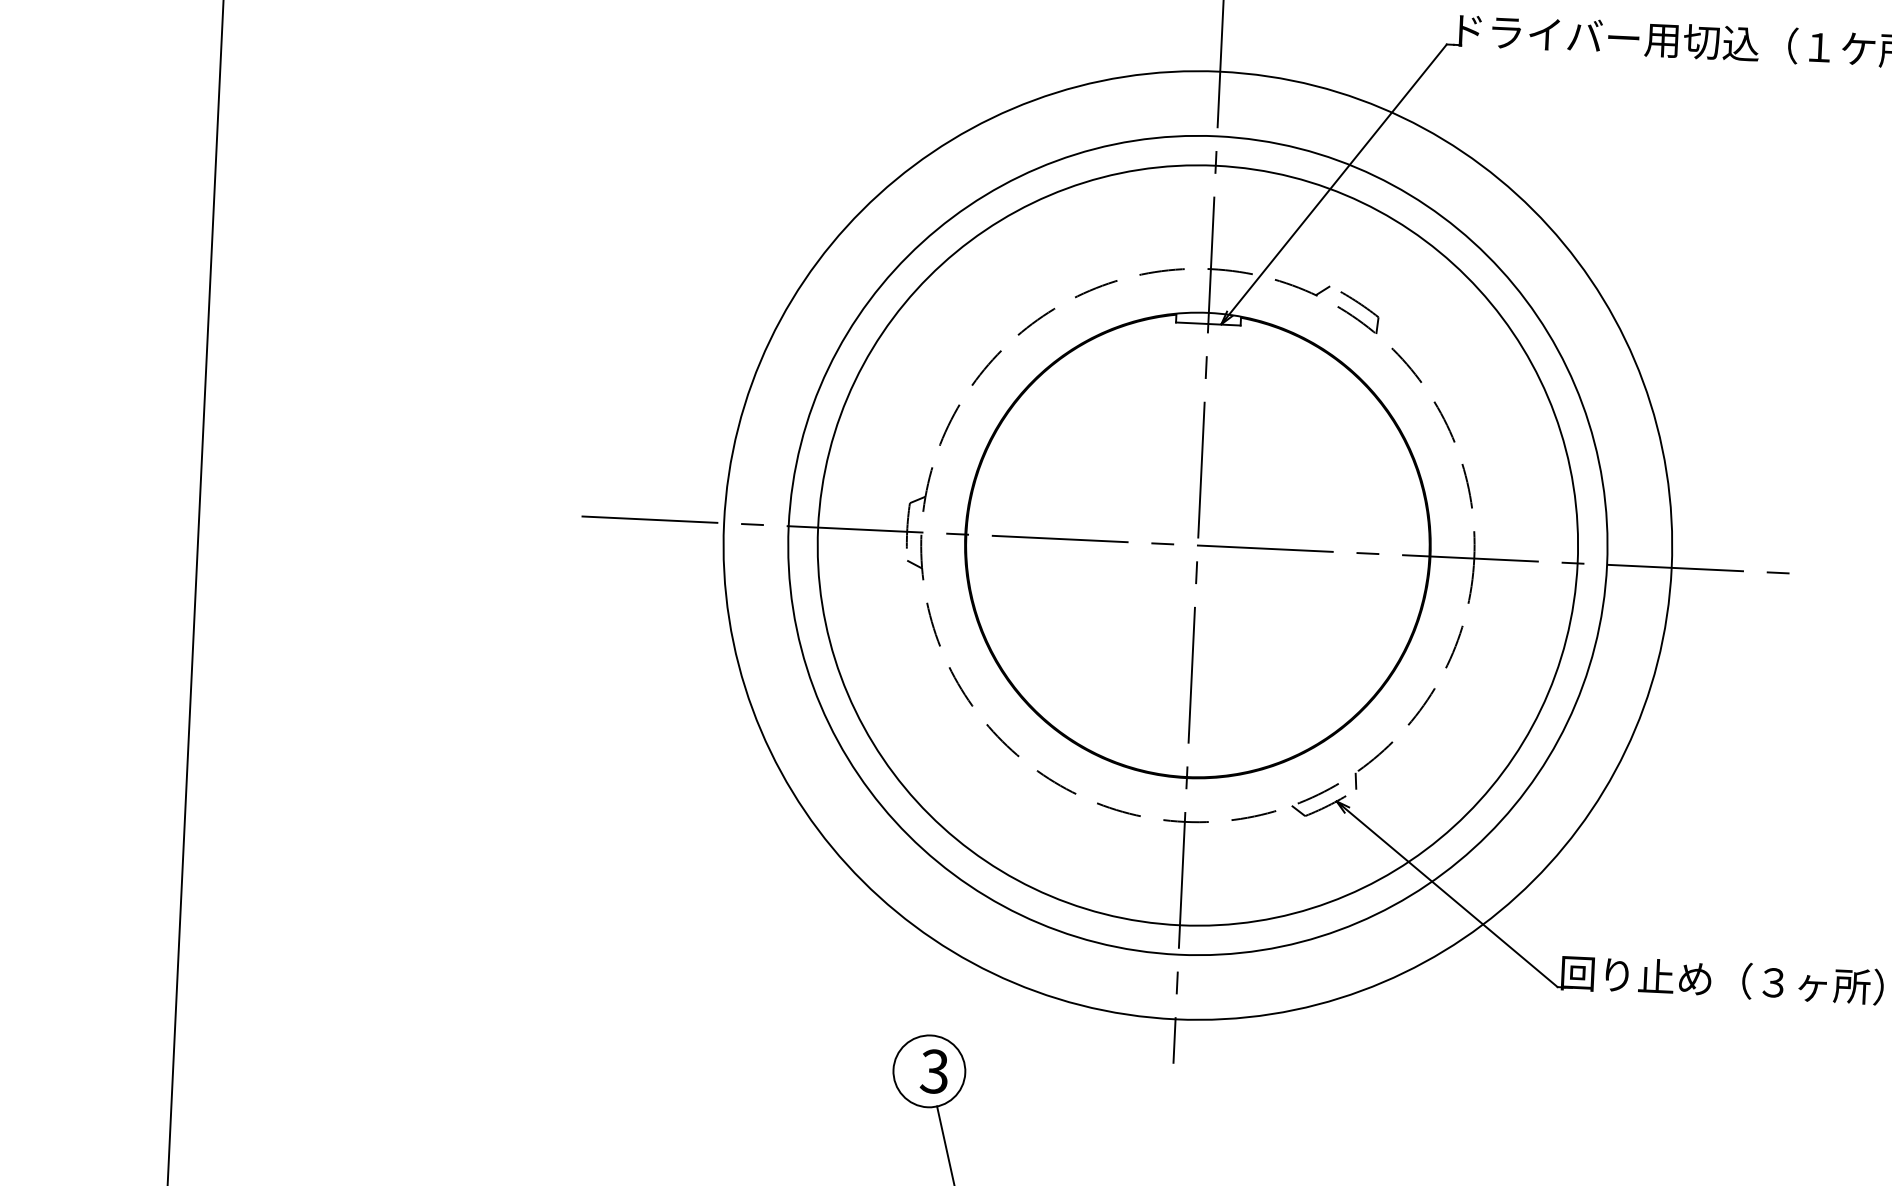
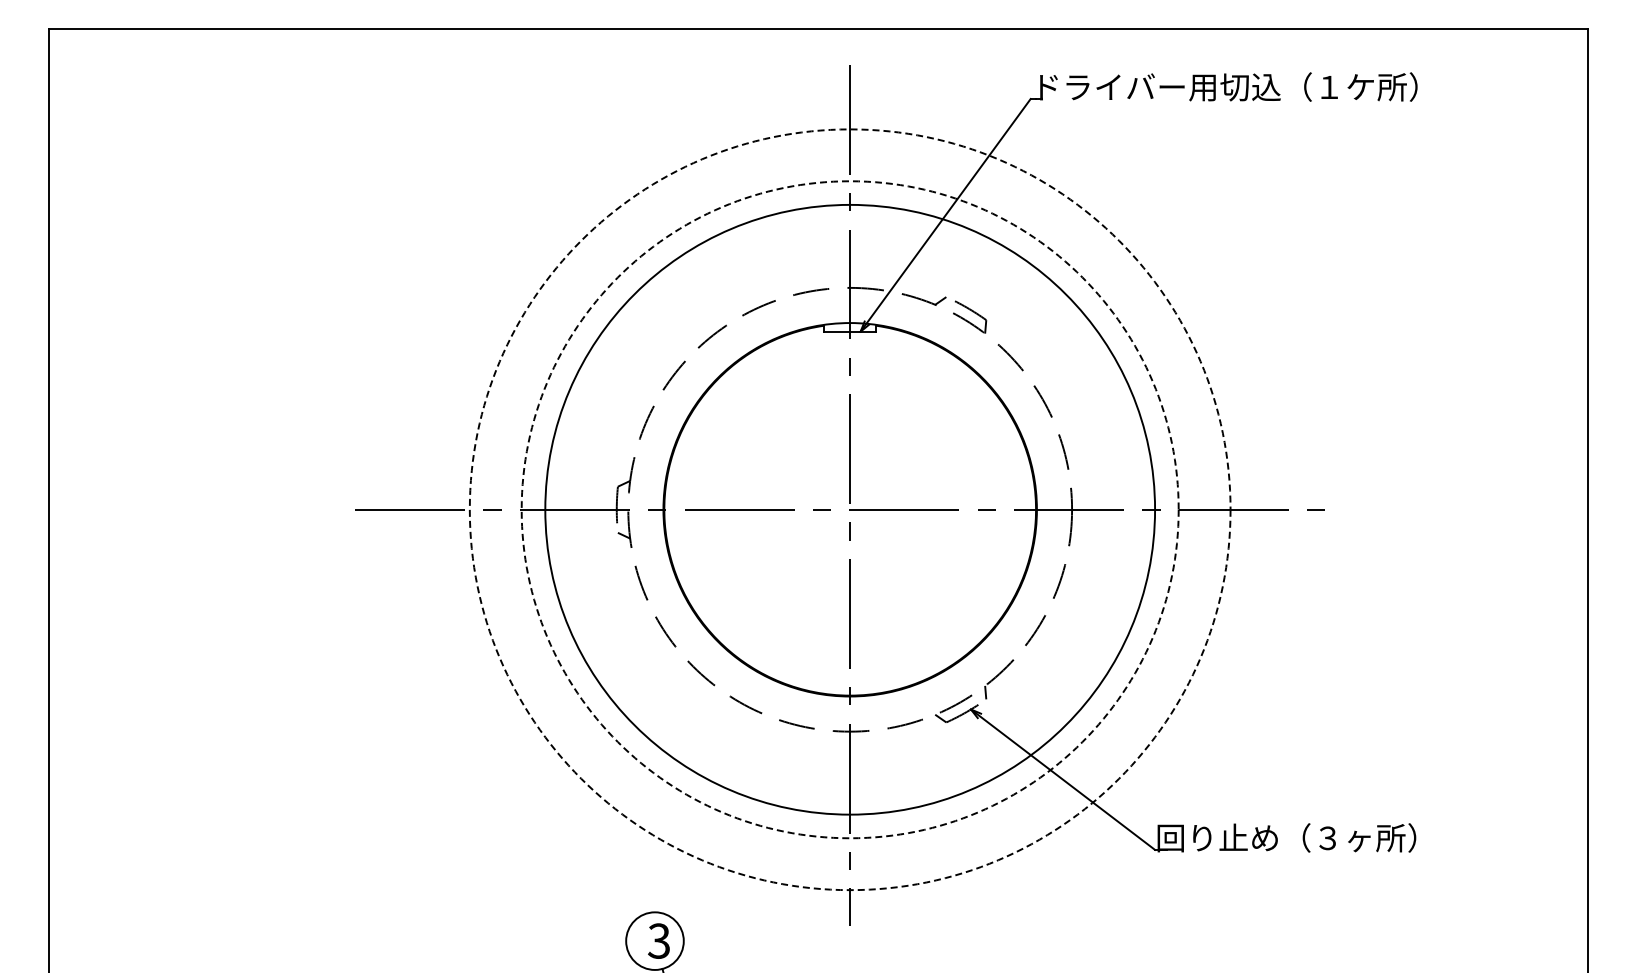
circle: (1197, 545) -> (849, 509), solid -> dashed
circle: (1197, 545) -> (849, 509), solid -> dashed

